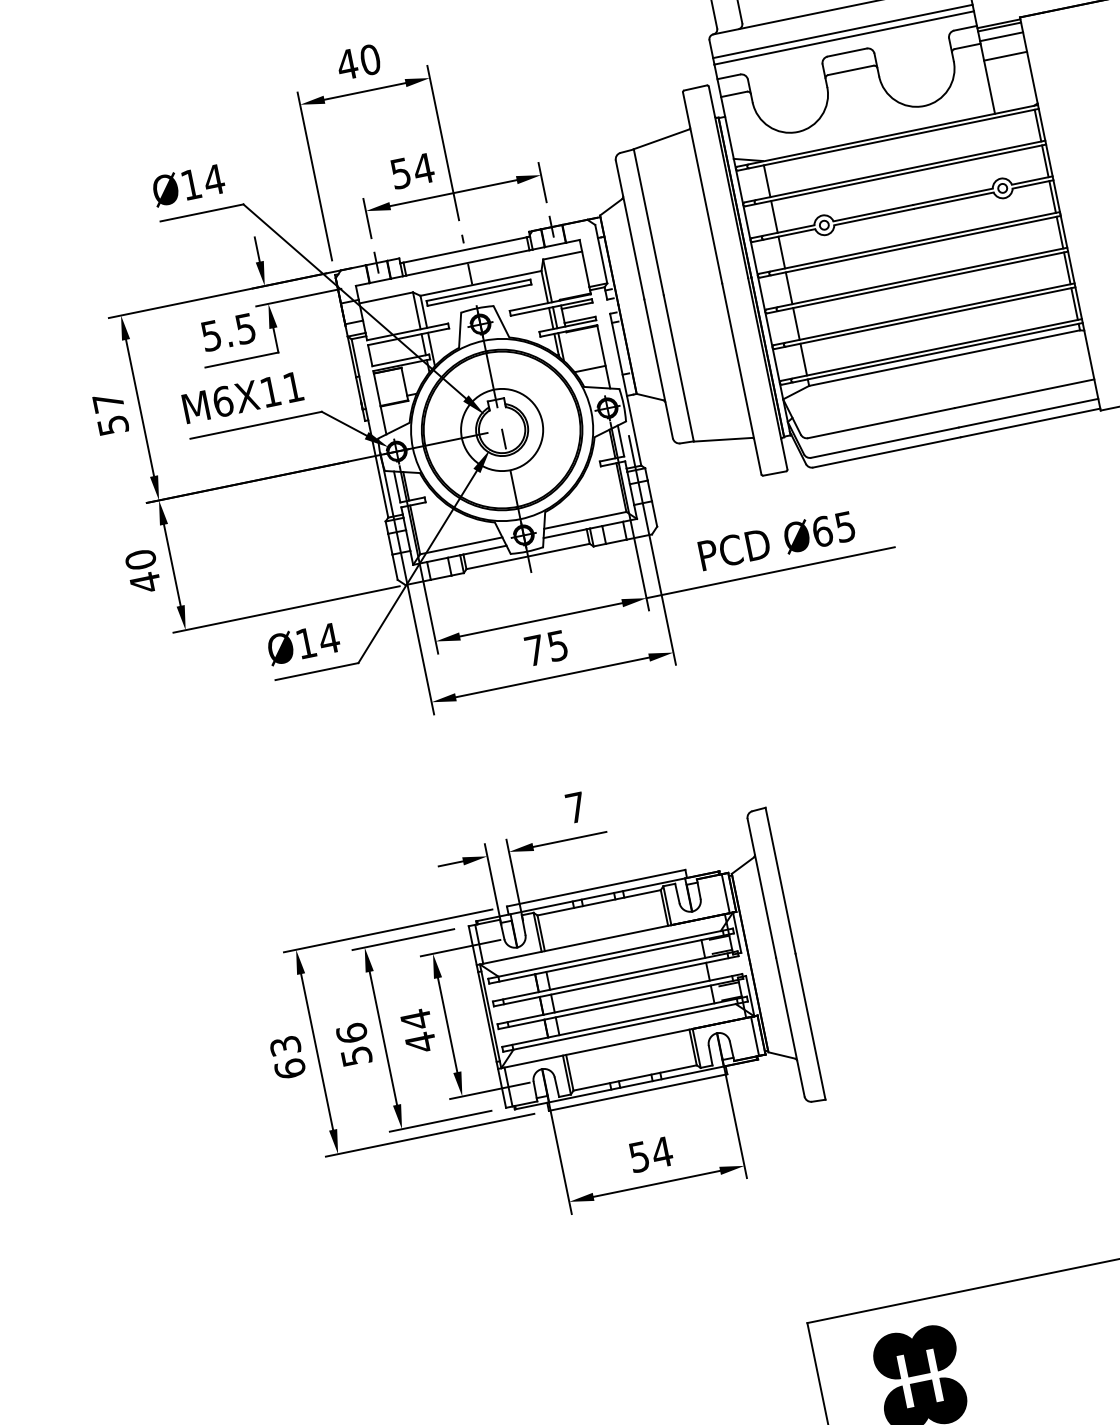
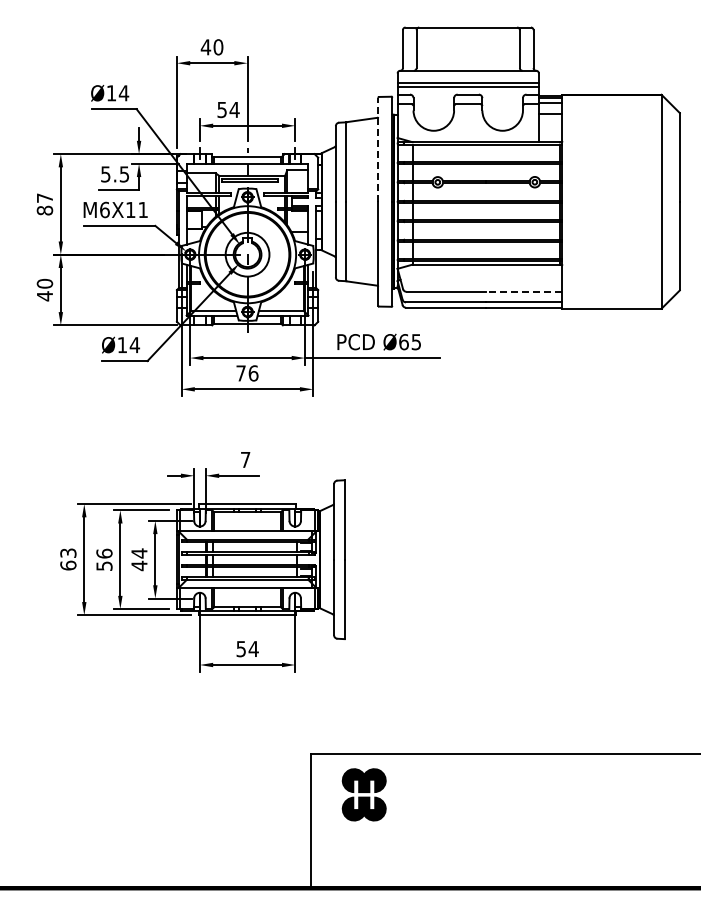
line: (702, 187) -> (378, 149), solid -> dashed
line: (1024, 393) -> (524, 291), solid -> dashed
text: (112, 425) -> (44, 210), 57 -> 87
text: (557, 646) -> (253, 373), 75 -> 76

